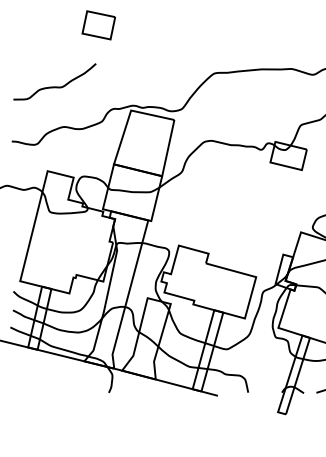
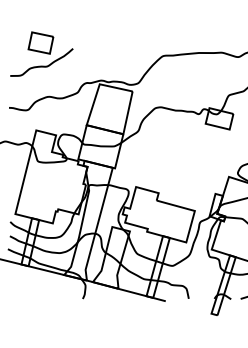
part: (98, 25) -> (40, 43), moved

